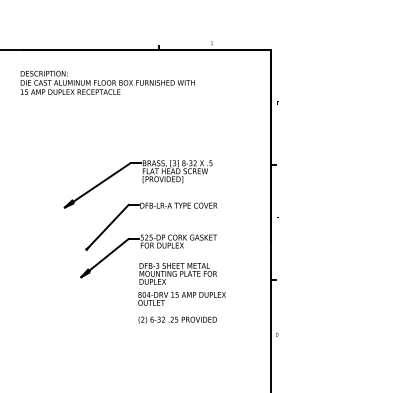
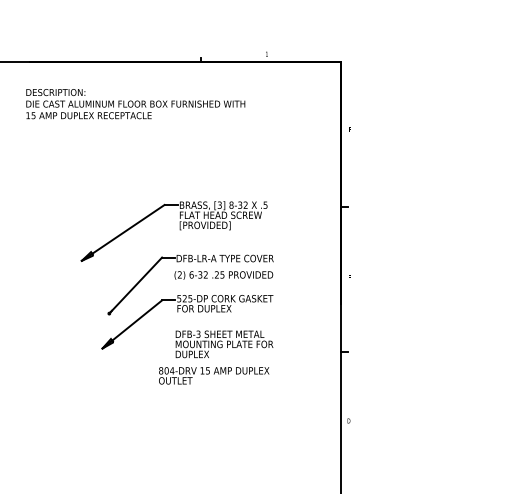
text: (181, 298) -> (213, 375), moved
text: (177, 319) -> (223, 274), moved

